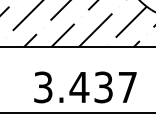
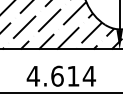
text: (85, 86) -> (61, 75), 3.437 -> 4.614

